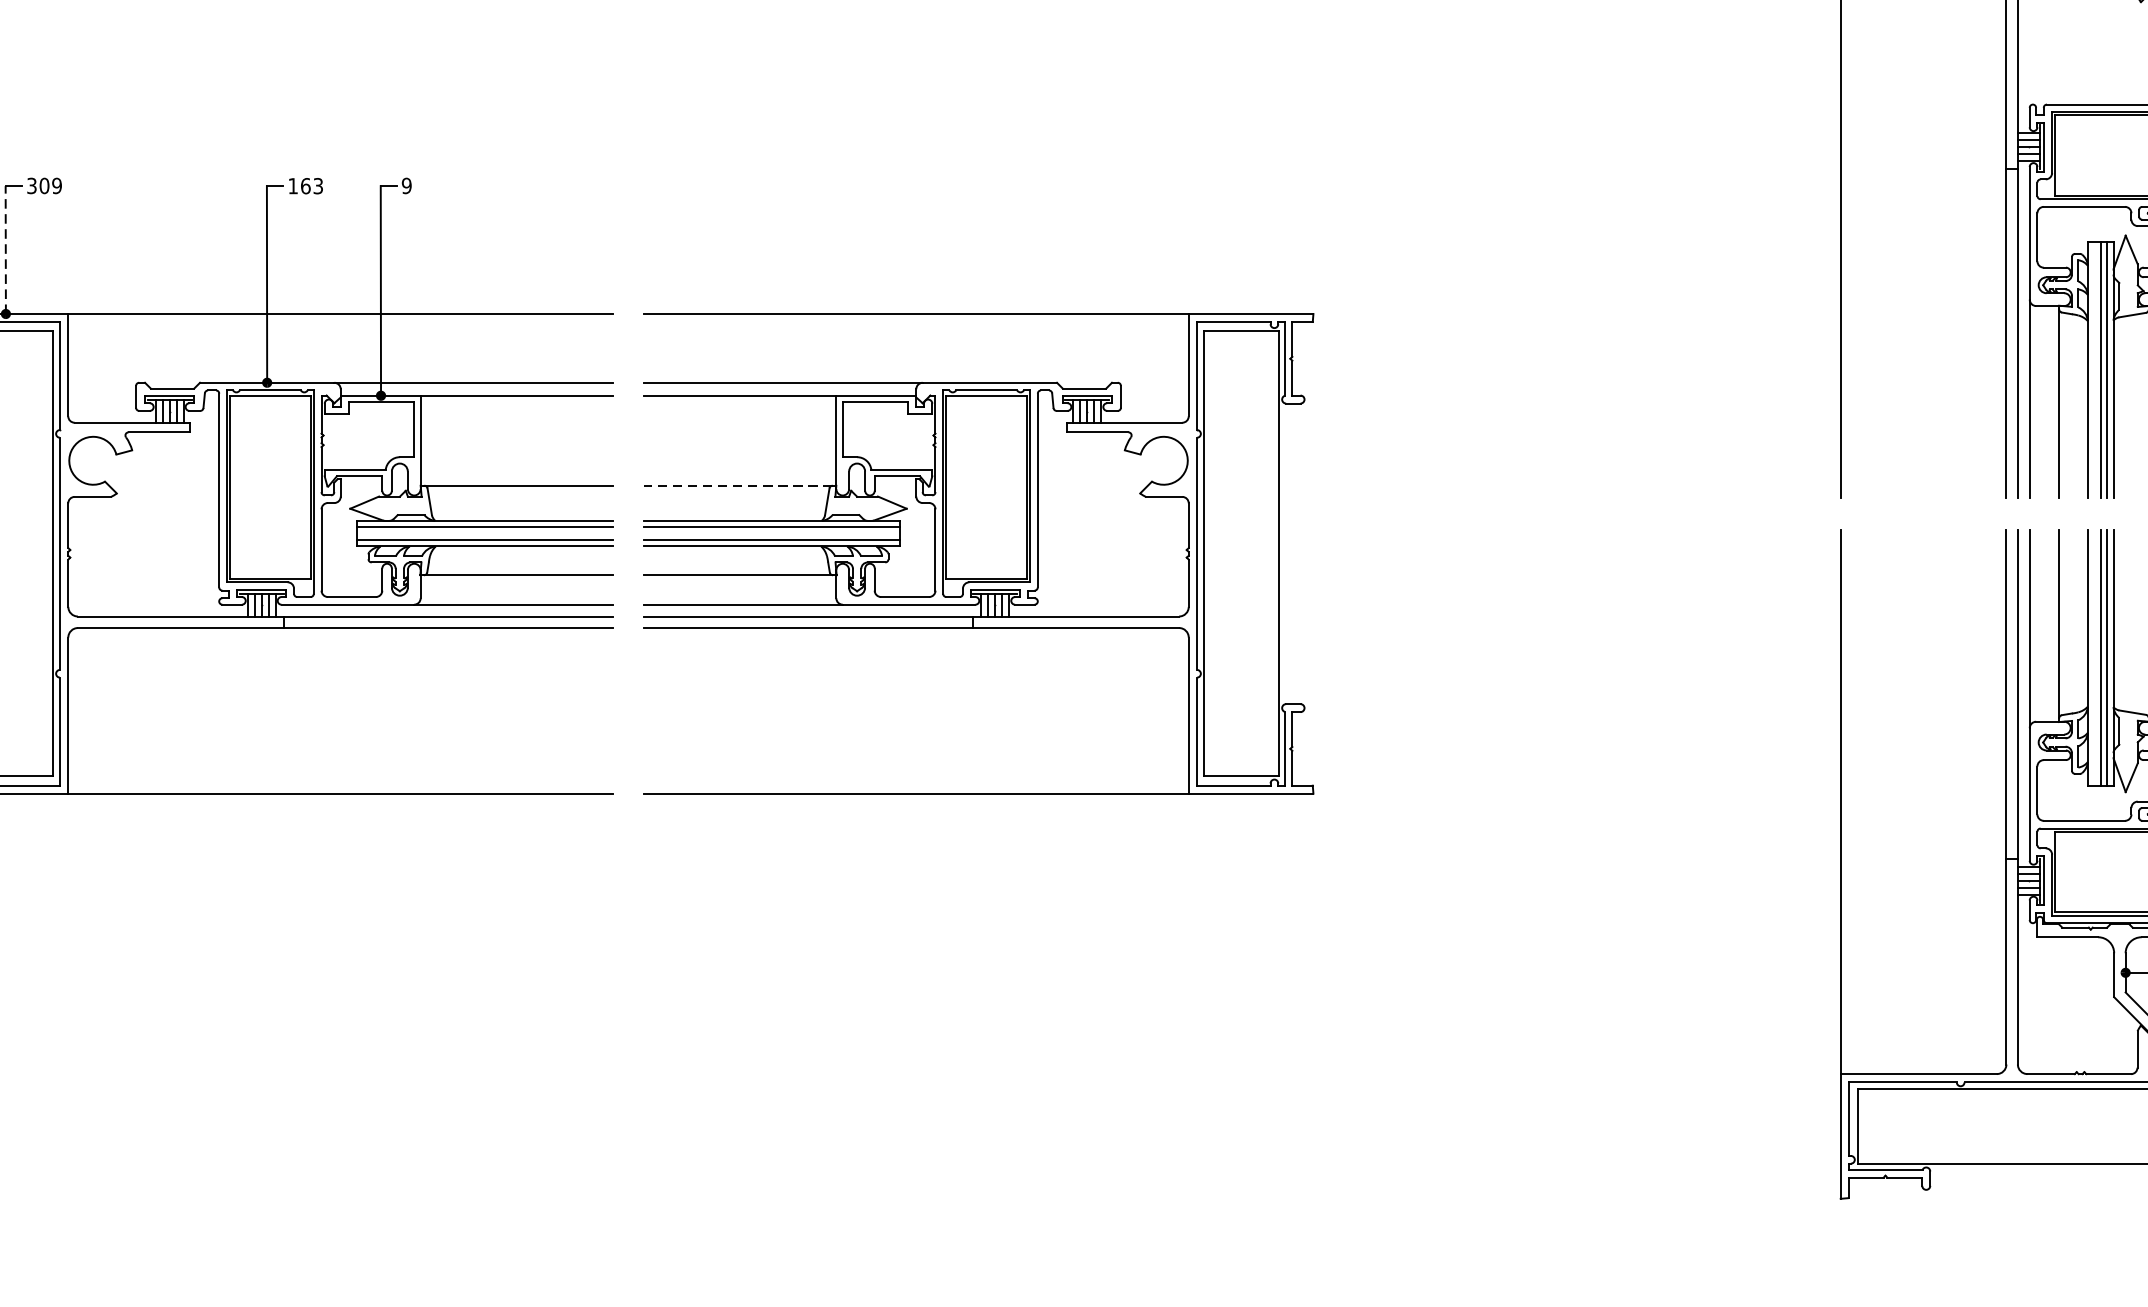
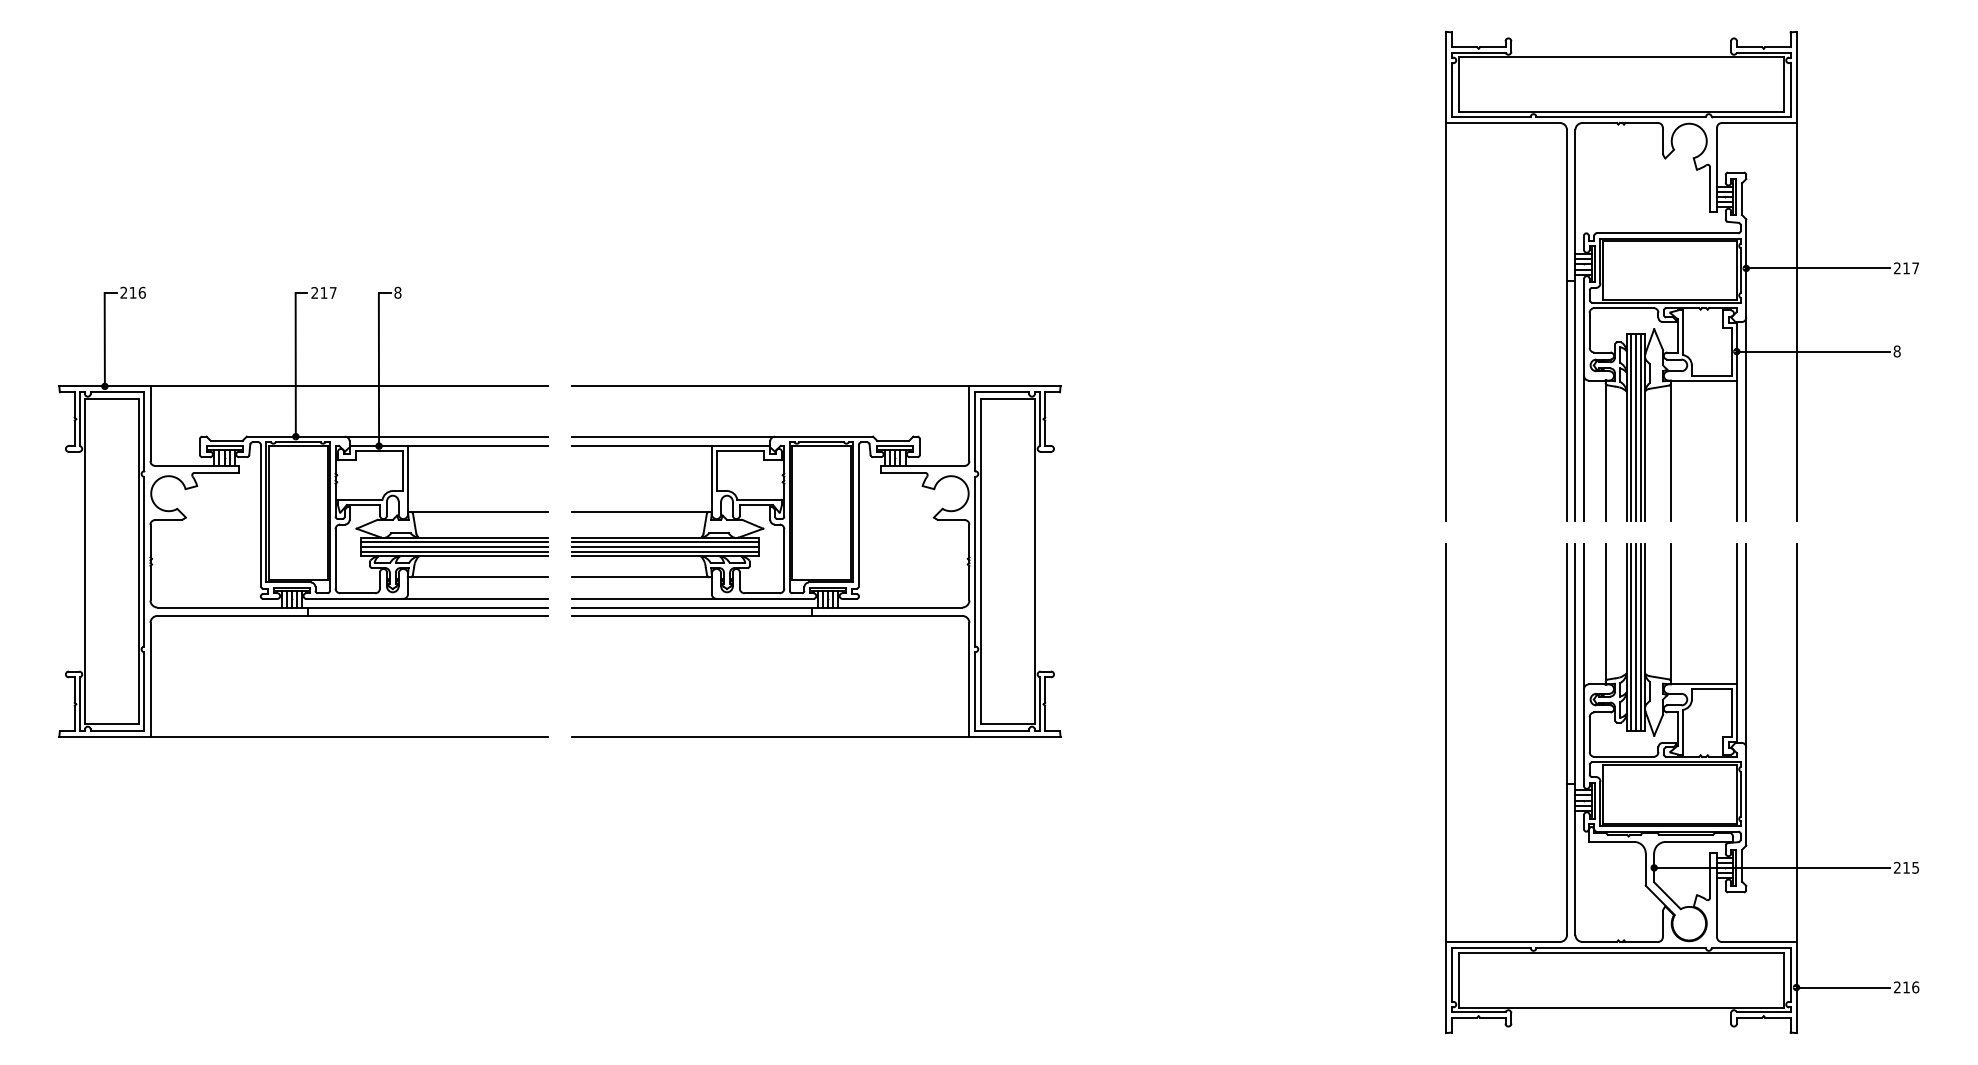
text: (43, 185) -> (132, 292), 309 -> 216
text: (305, 185) -> (323, 292), 163 -> 217
text: (406, 185) -> (397, 292), 9 -> 8
line: (5, 249) -> (104, 339), dashed -> solid
line: (2094, 368) -> (1631, 426), added
line: (738, 485) -> (640, 511), dashed -> solid
line: (484, 533) -> (454, 546), added
line: (771, 533) -> (664, 546), added
line: (2094, 657) -> (1631, 637), added

